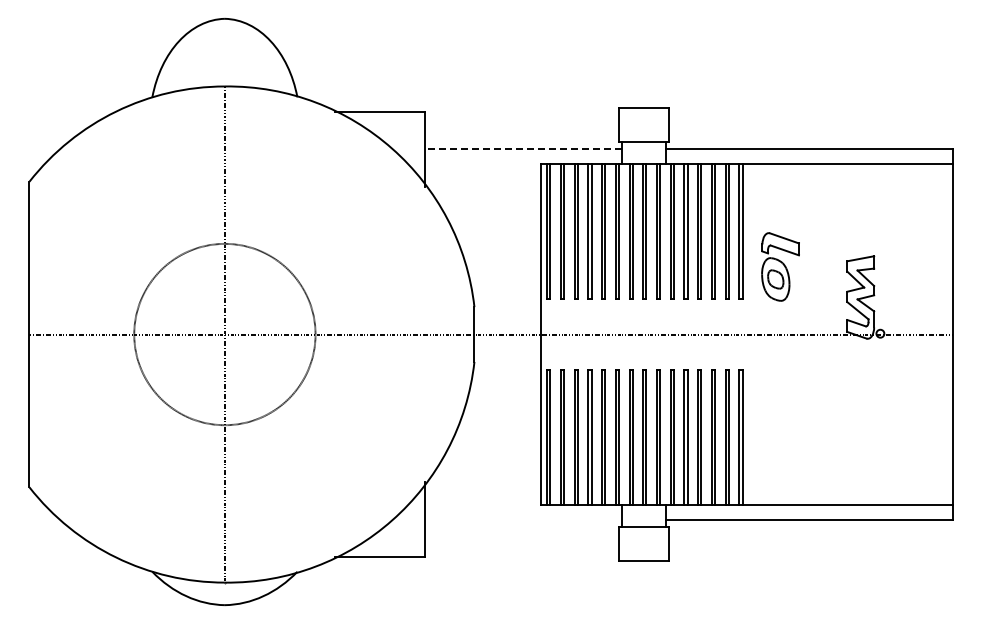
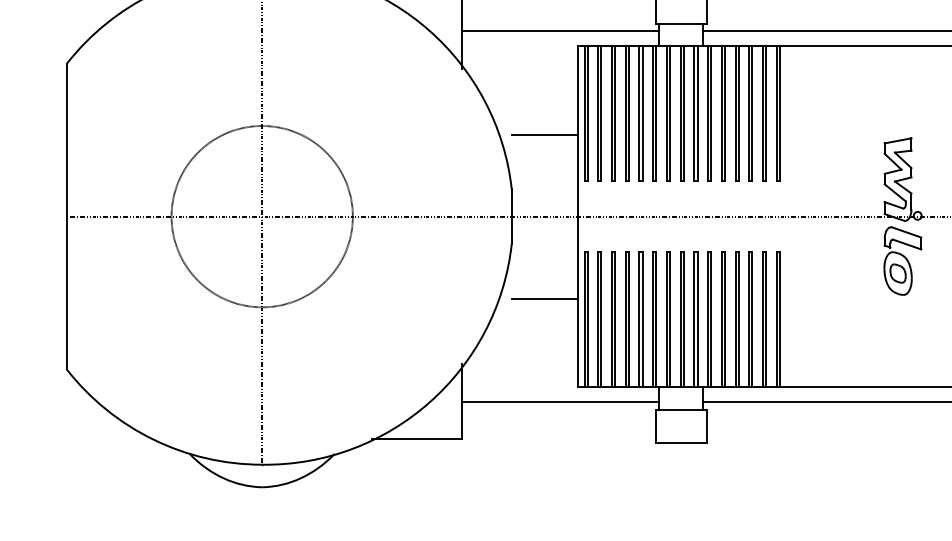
line: (523, 149) -> (560, 31), dashed -> solid
line: (507, 252) -> (544, 134), added
part: (780, 266) -> (902, 260), moved
line: (507, 416) -> (544, 298), added
line: (522, 520) -> (559, 402), added

